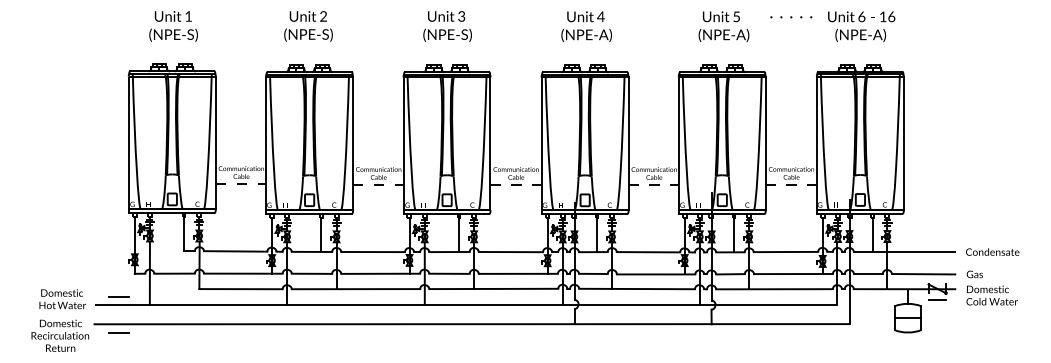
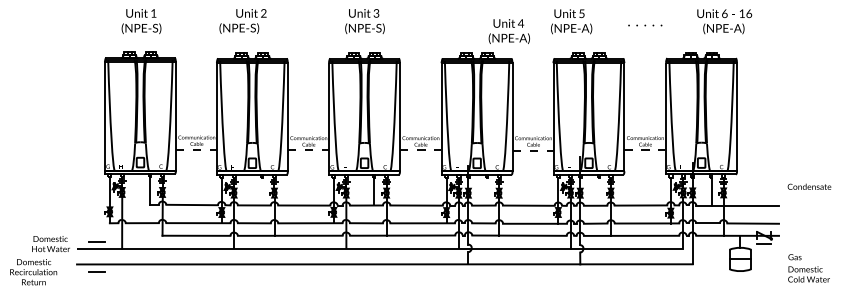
text: (791, 17) -> (645, 25), moved
text: (586, 26) -> (509, 31), moved
text: (723, 26) -> (571, 21), moved
text: (861, 26) -> (724, 21), moved
text: (308, 34) -> (239, 28), moved
line: (321, 234) -> (262, 191), removed
line: (596, 234) -> (486, 191), removed
line: (734, 234) -> (598, 191), removed
text: (992, 251) -> (809, 186), moved
text: (991, 287) -> (808, 267), moved
text: (60, 335) -> (33, 271), moved

